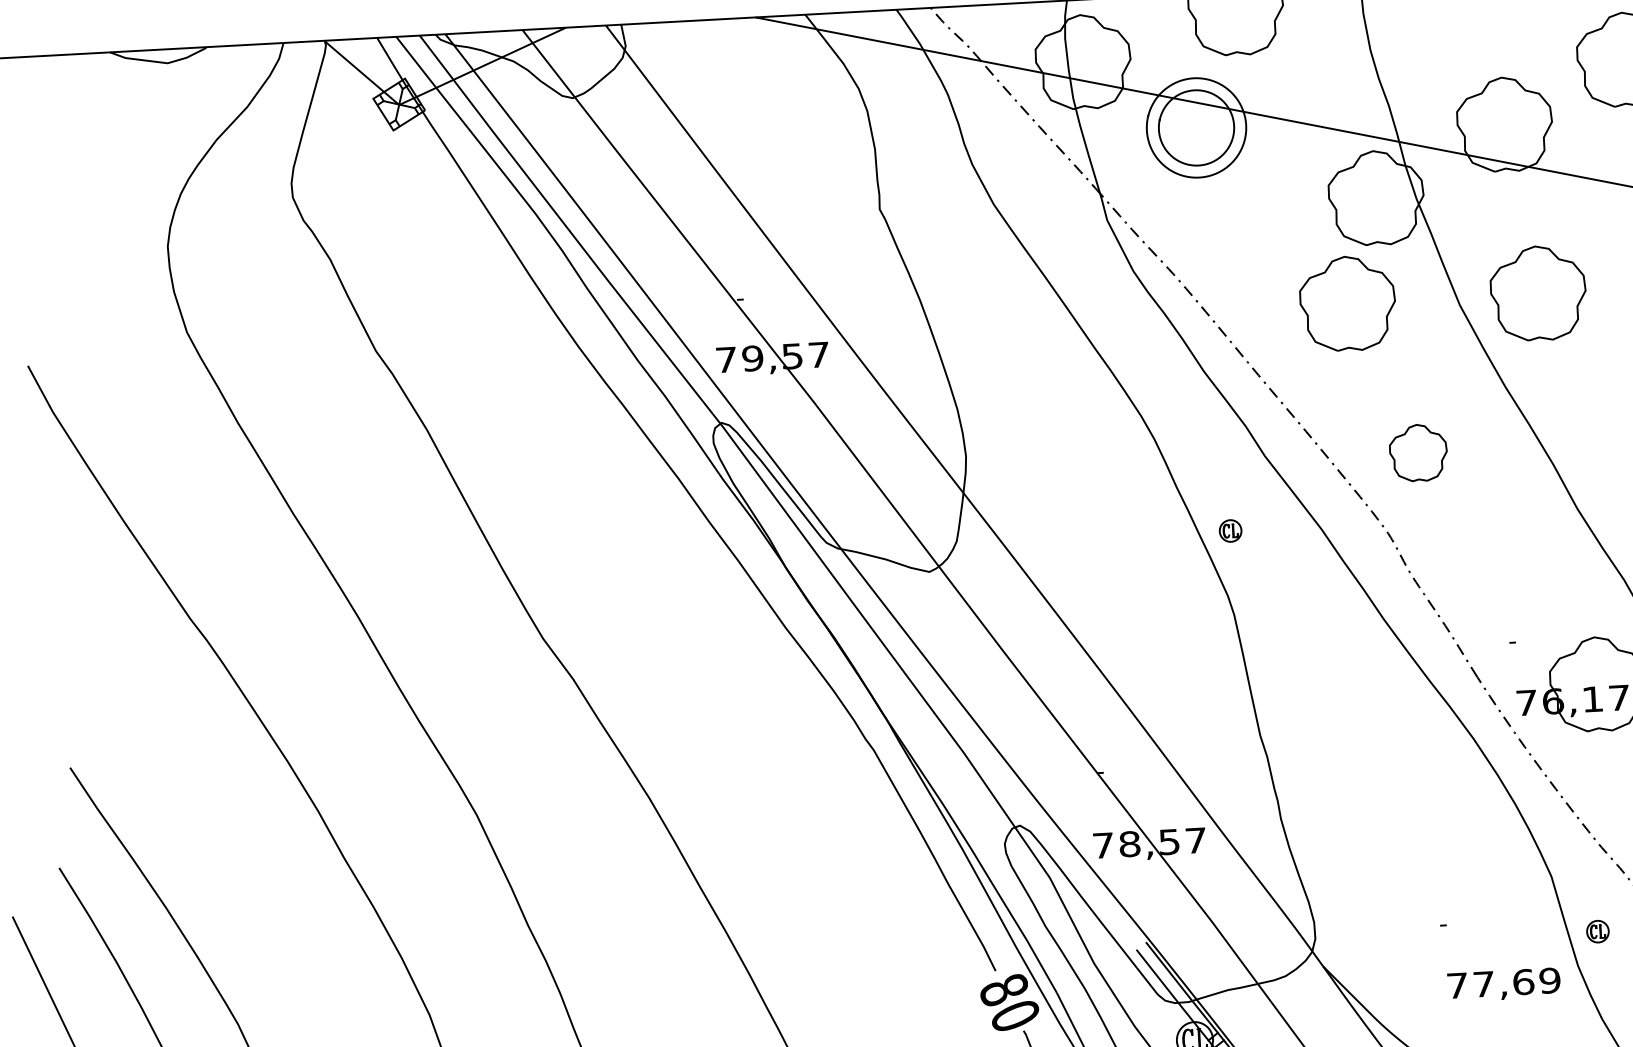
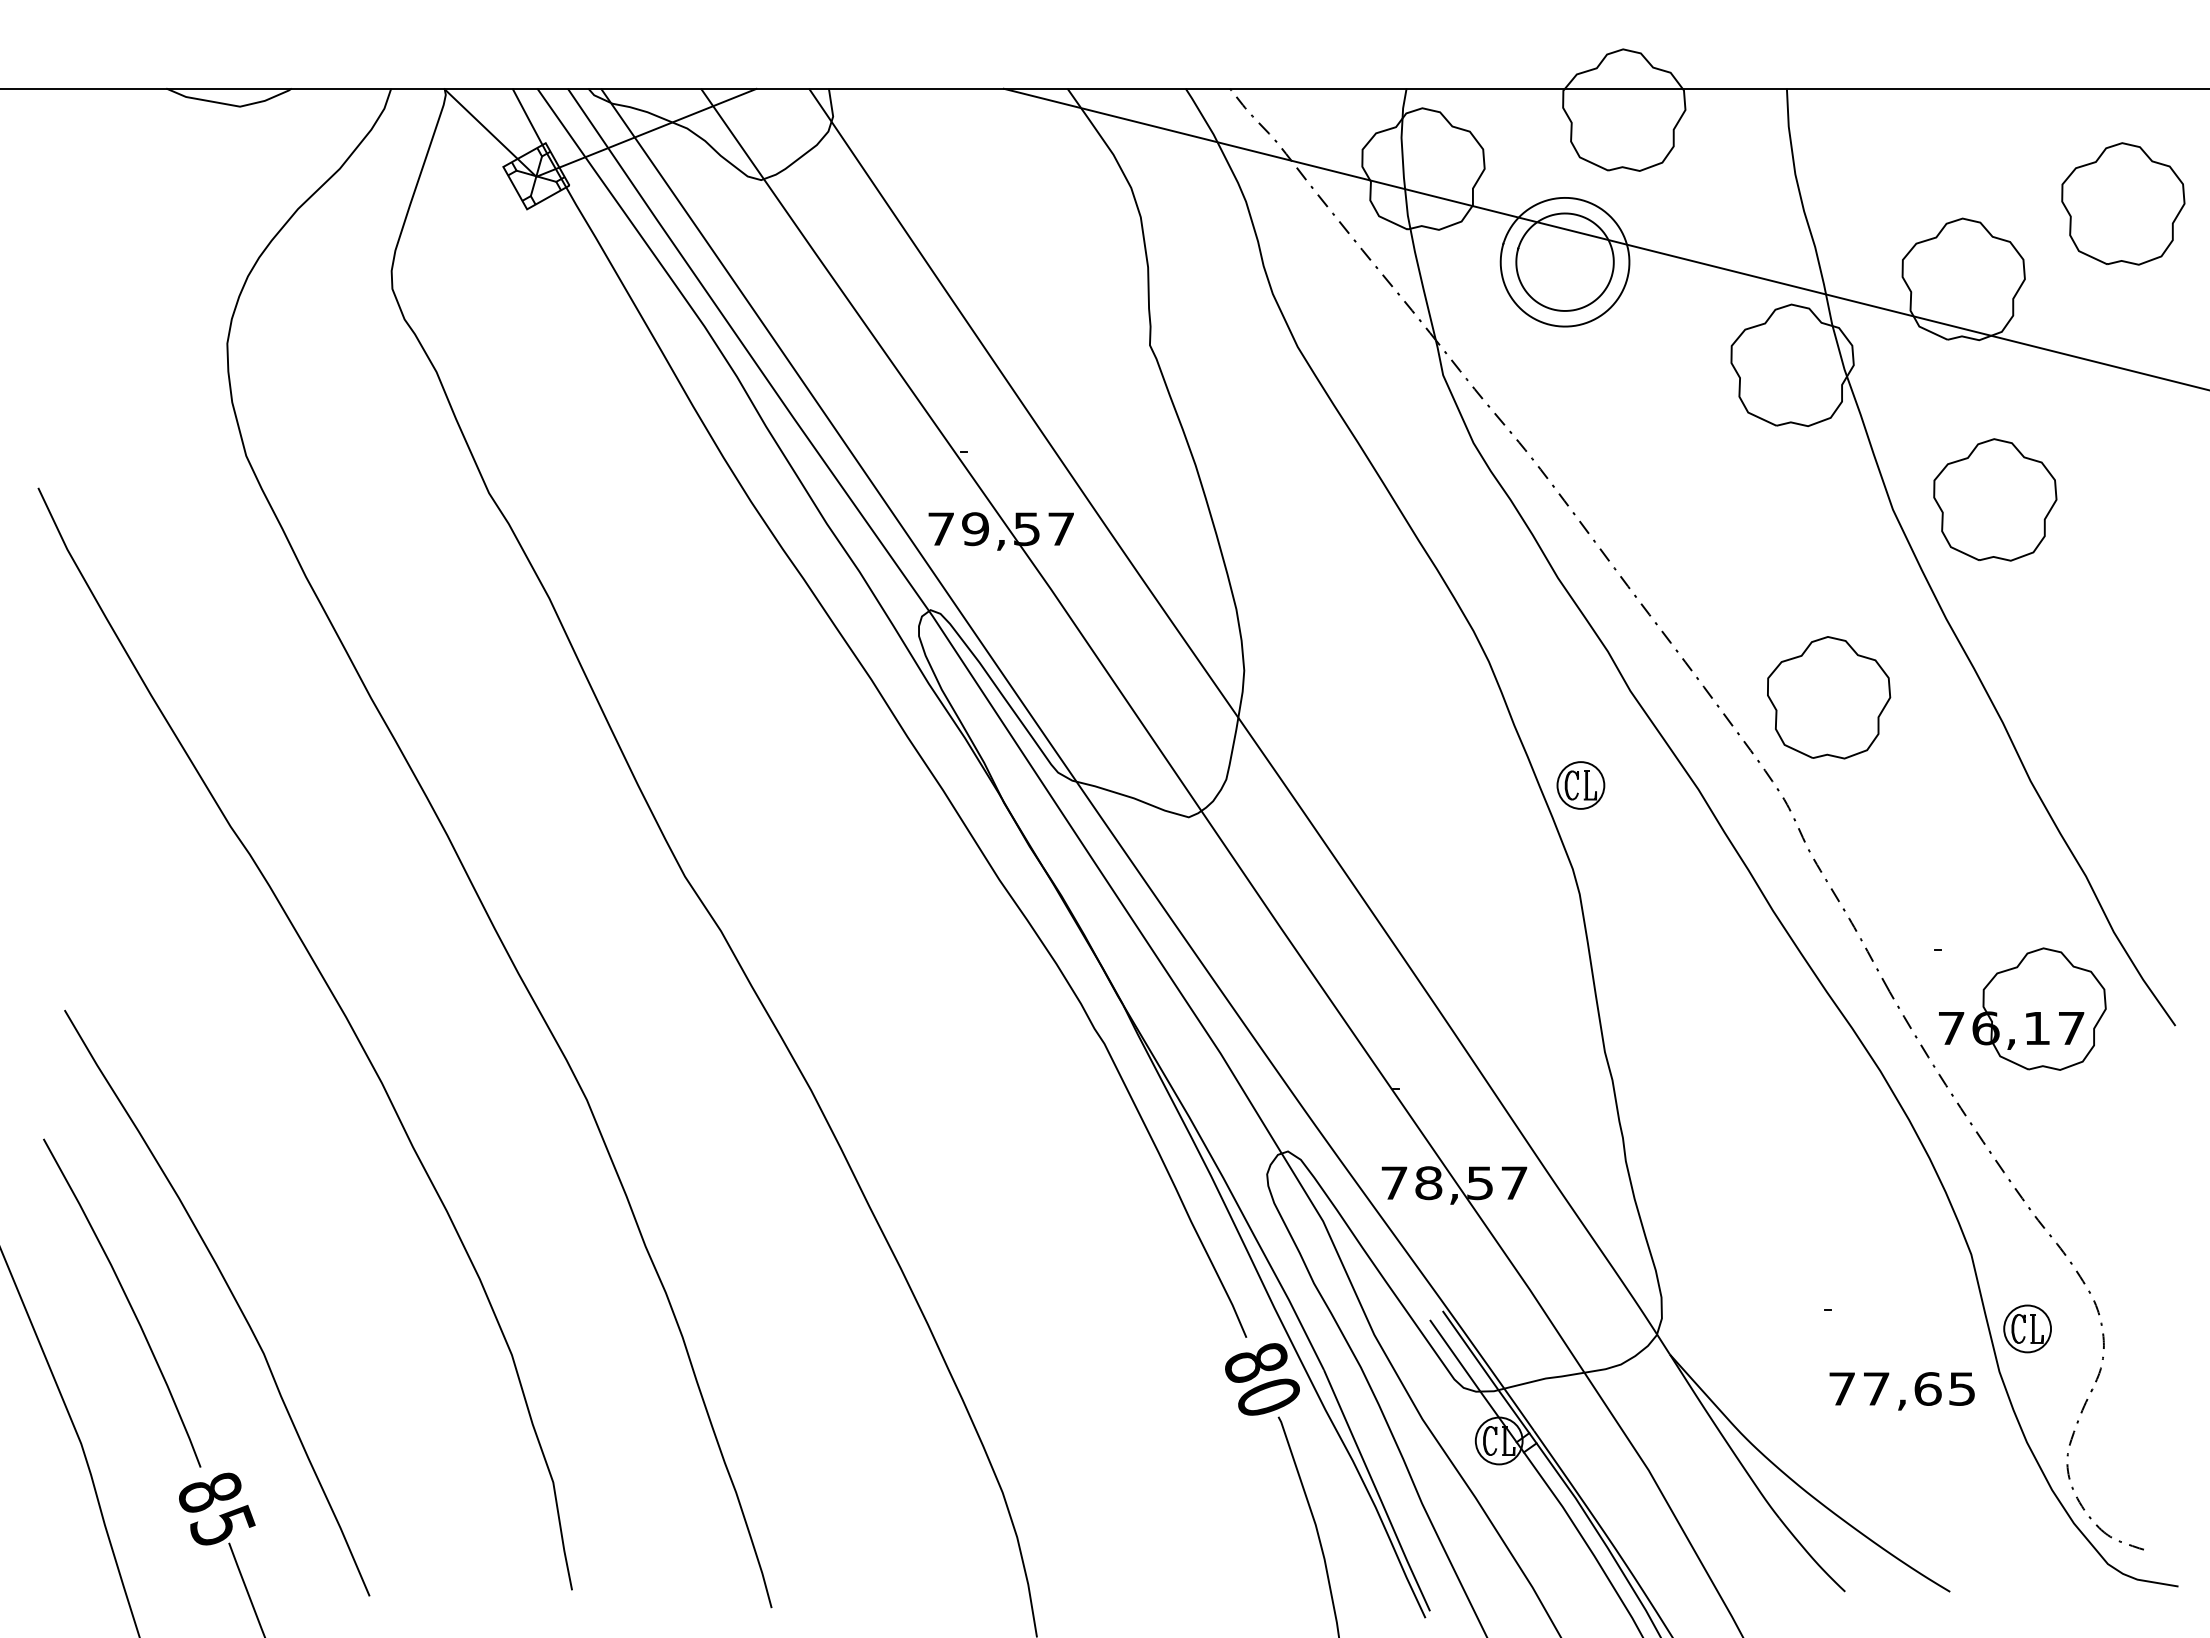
part: (1347, 303) -> (1748, 499), removed
part: (1418, 452) -> (1829, 697), size x1.67
part: (1230, 531) -> (1580, 785), size x1.67
part: (1597, 931) -> (2027, 1328), size x1.67
text: (1549, 980) -> (1961, 1388), 77,69 -> 77,65

